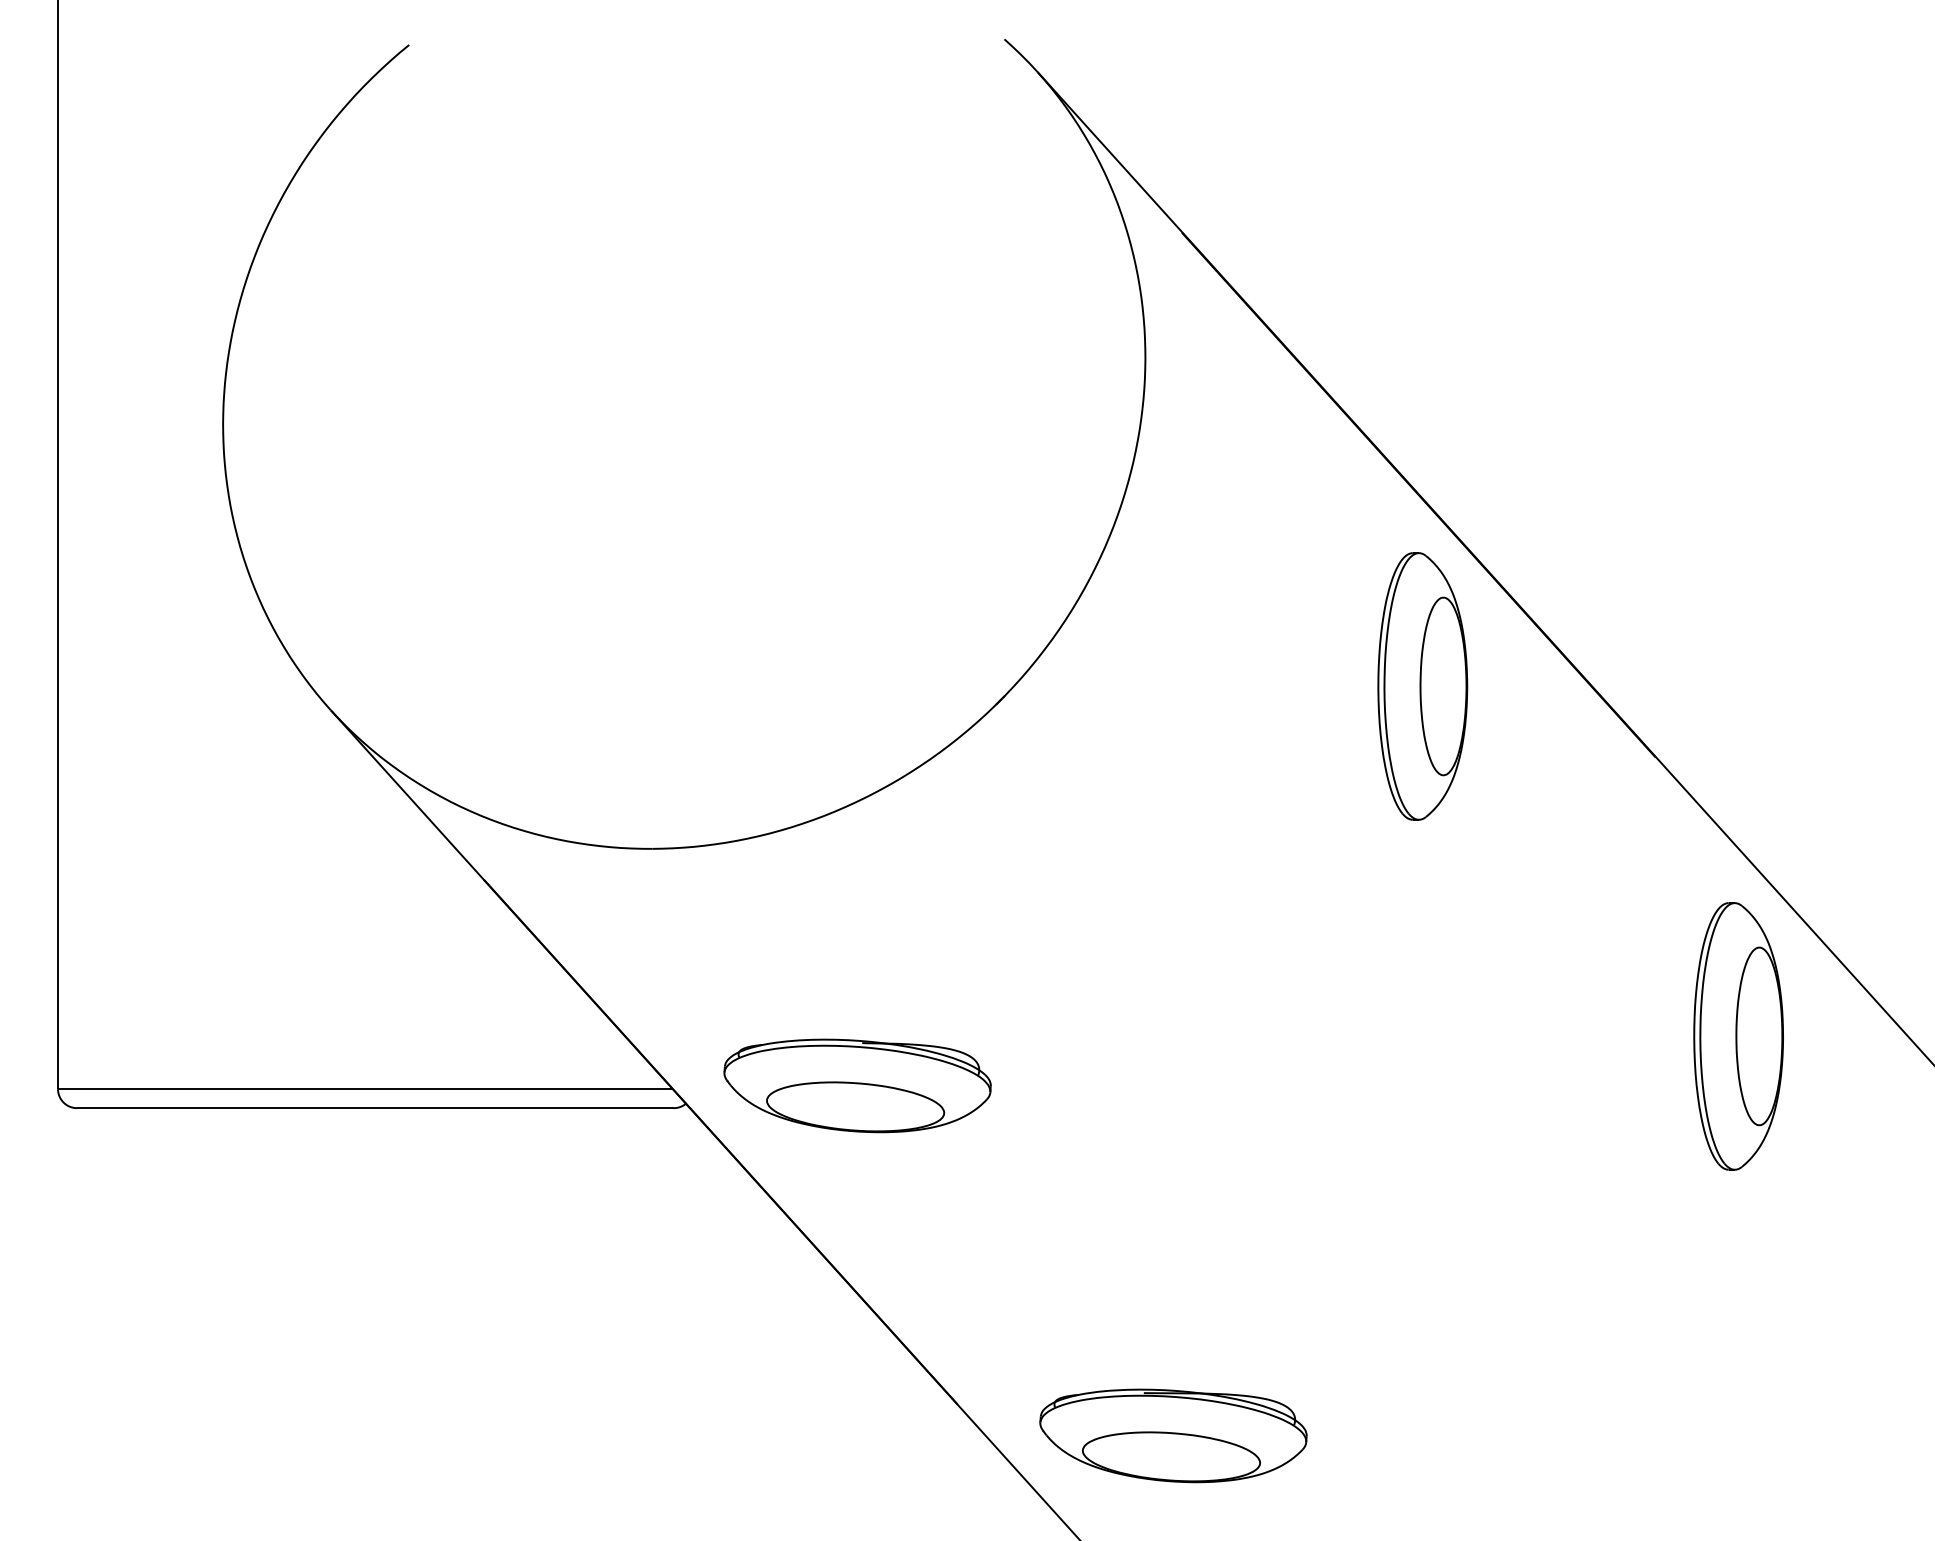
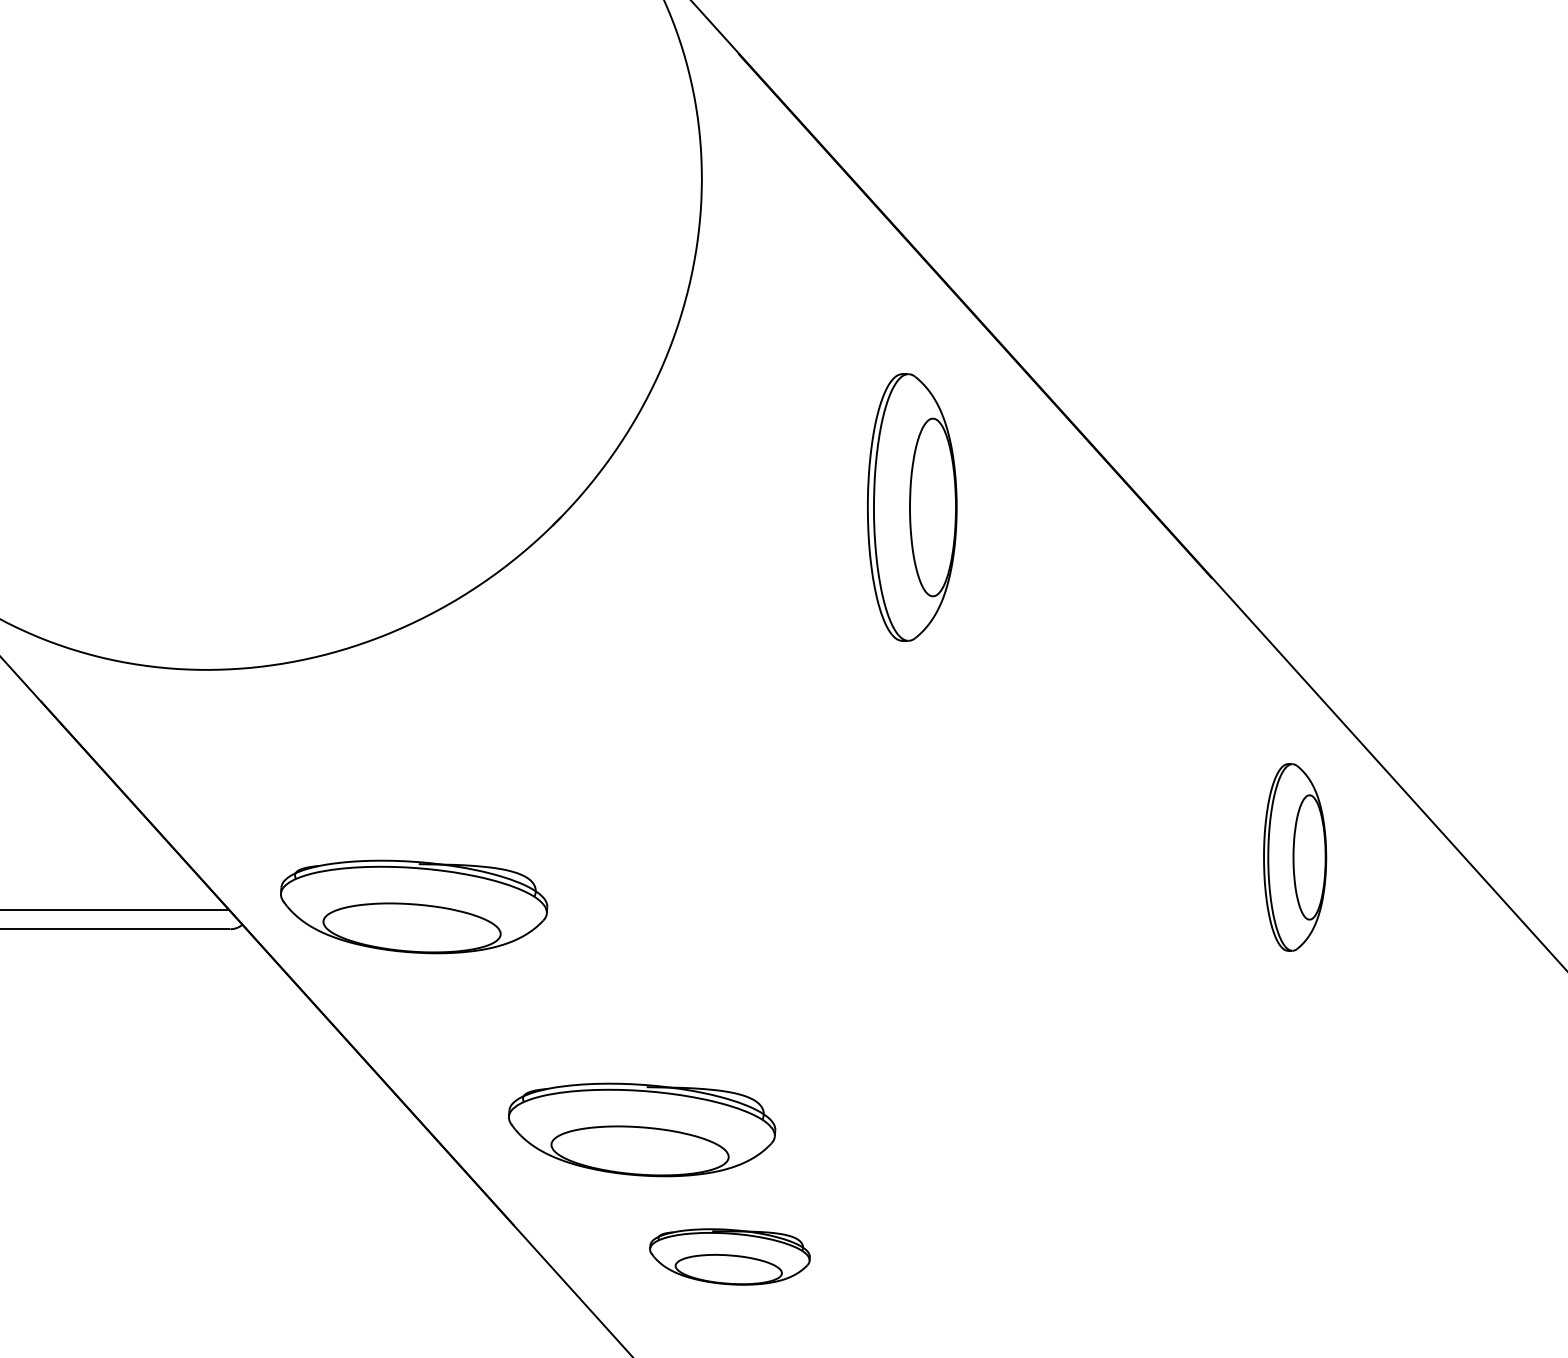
part: (1422, 686) -> (911, 507), moved
part: (1738, 1036) -> (1294, 857), size x0.7
part: (1085, 1308) -> (641, 1129), added
part: (1173, 1435) -> (729, 1256), size x0.6

